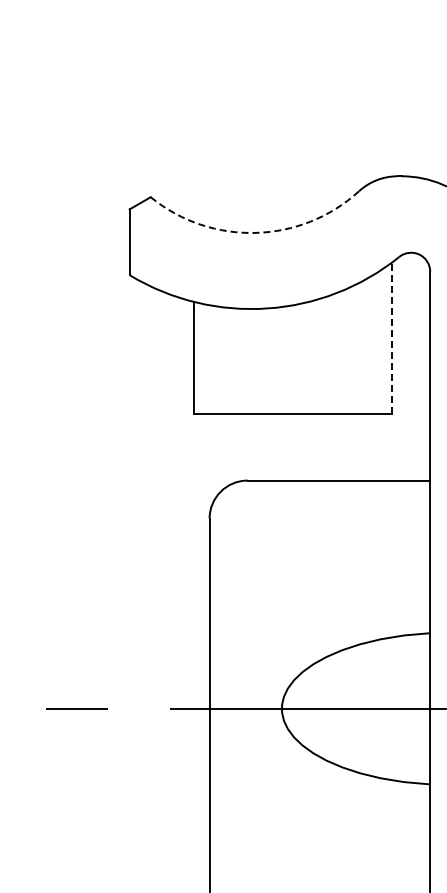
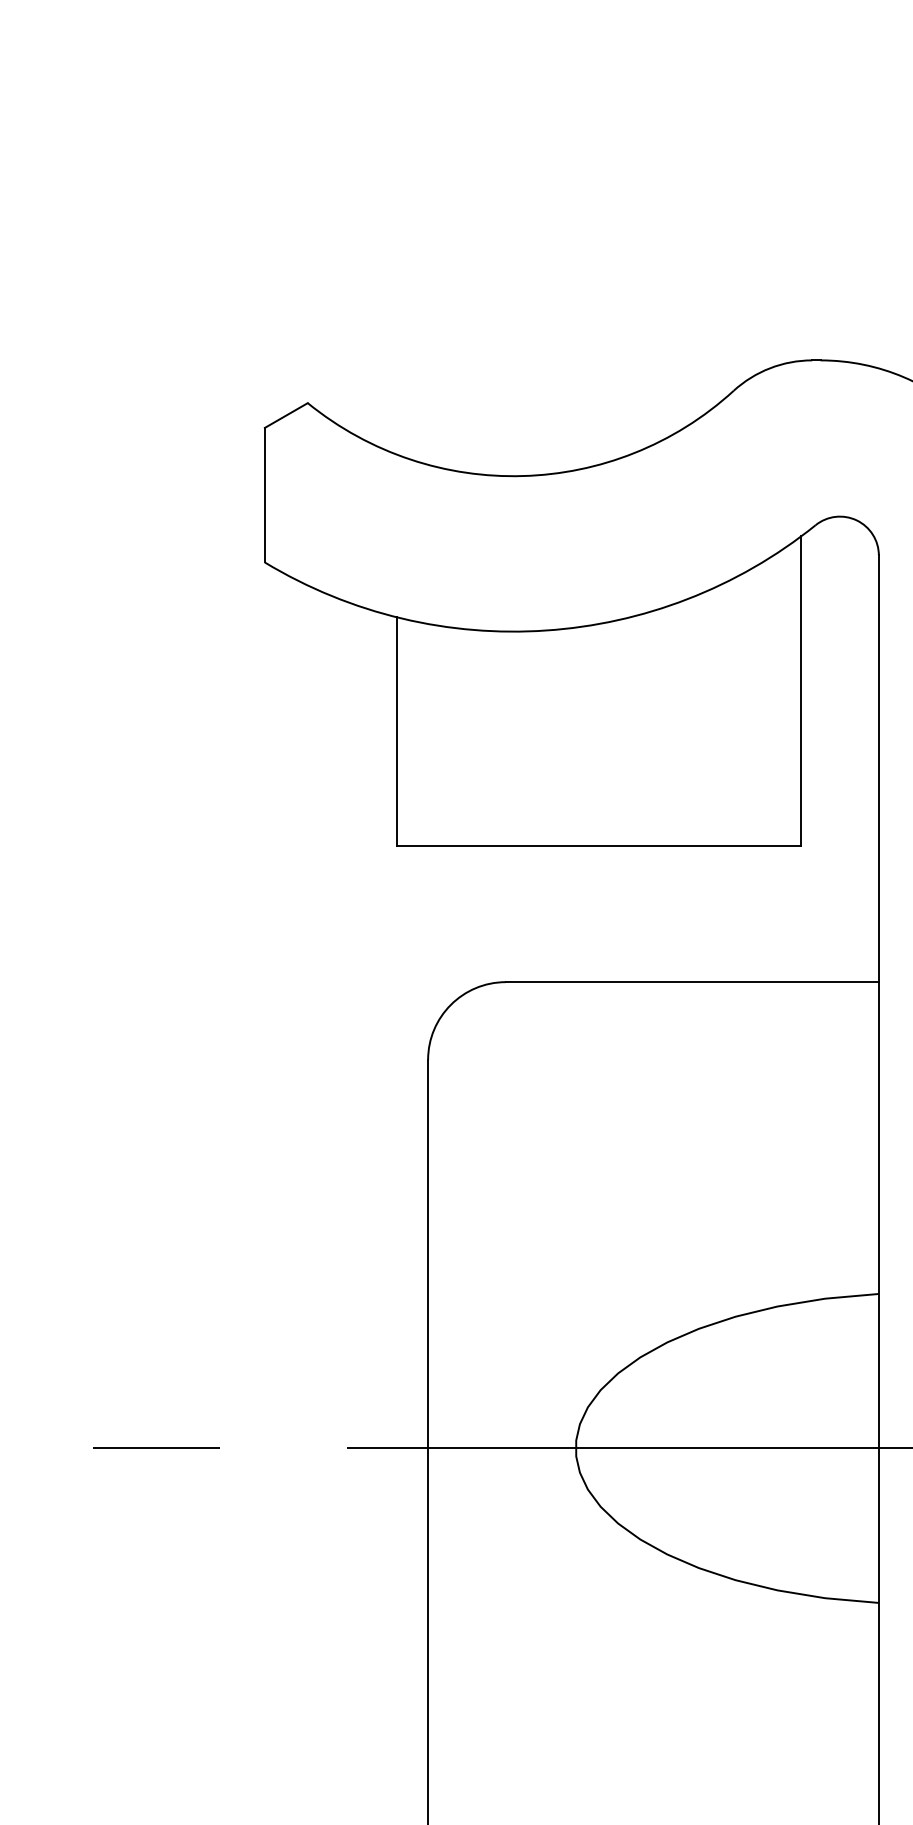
arc: (256, 232) -> (523, 475), dashed -> solid
line: (392, 338) -> (801, 691), dashed -> solid

